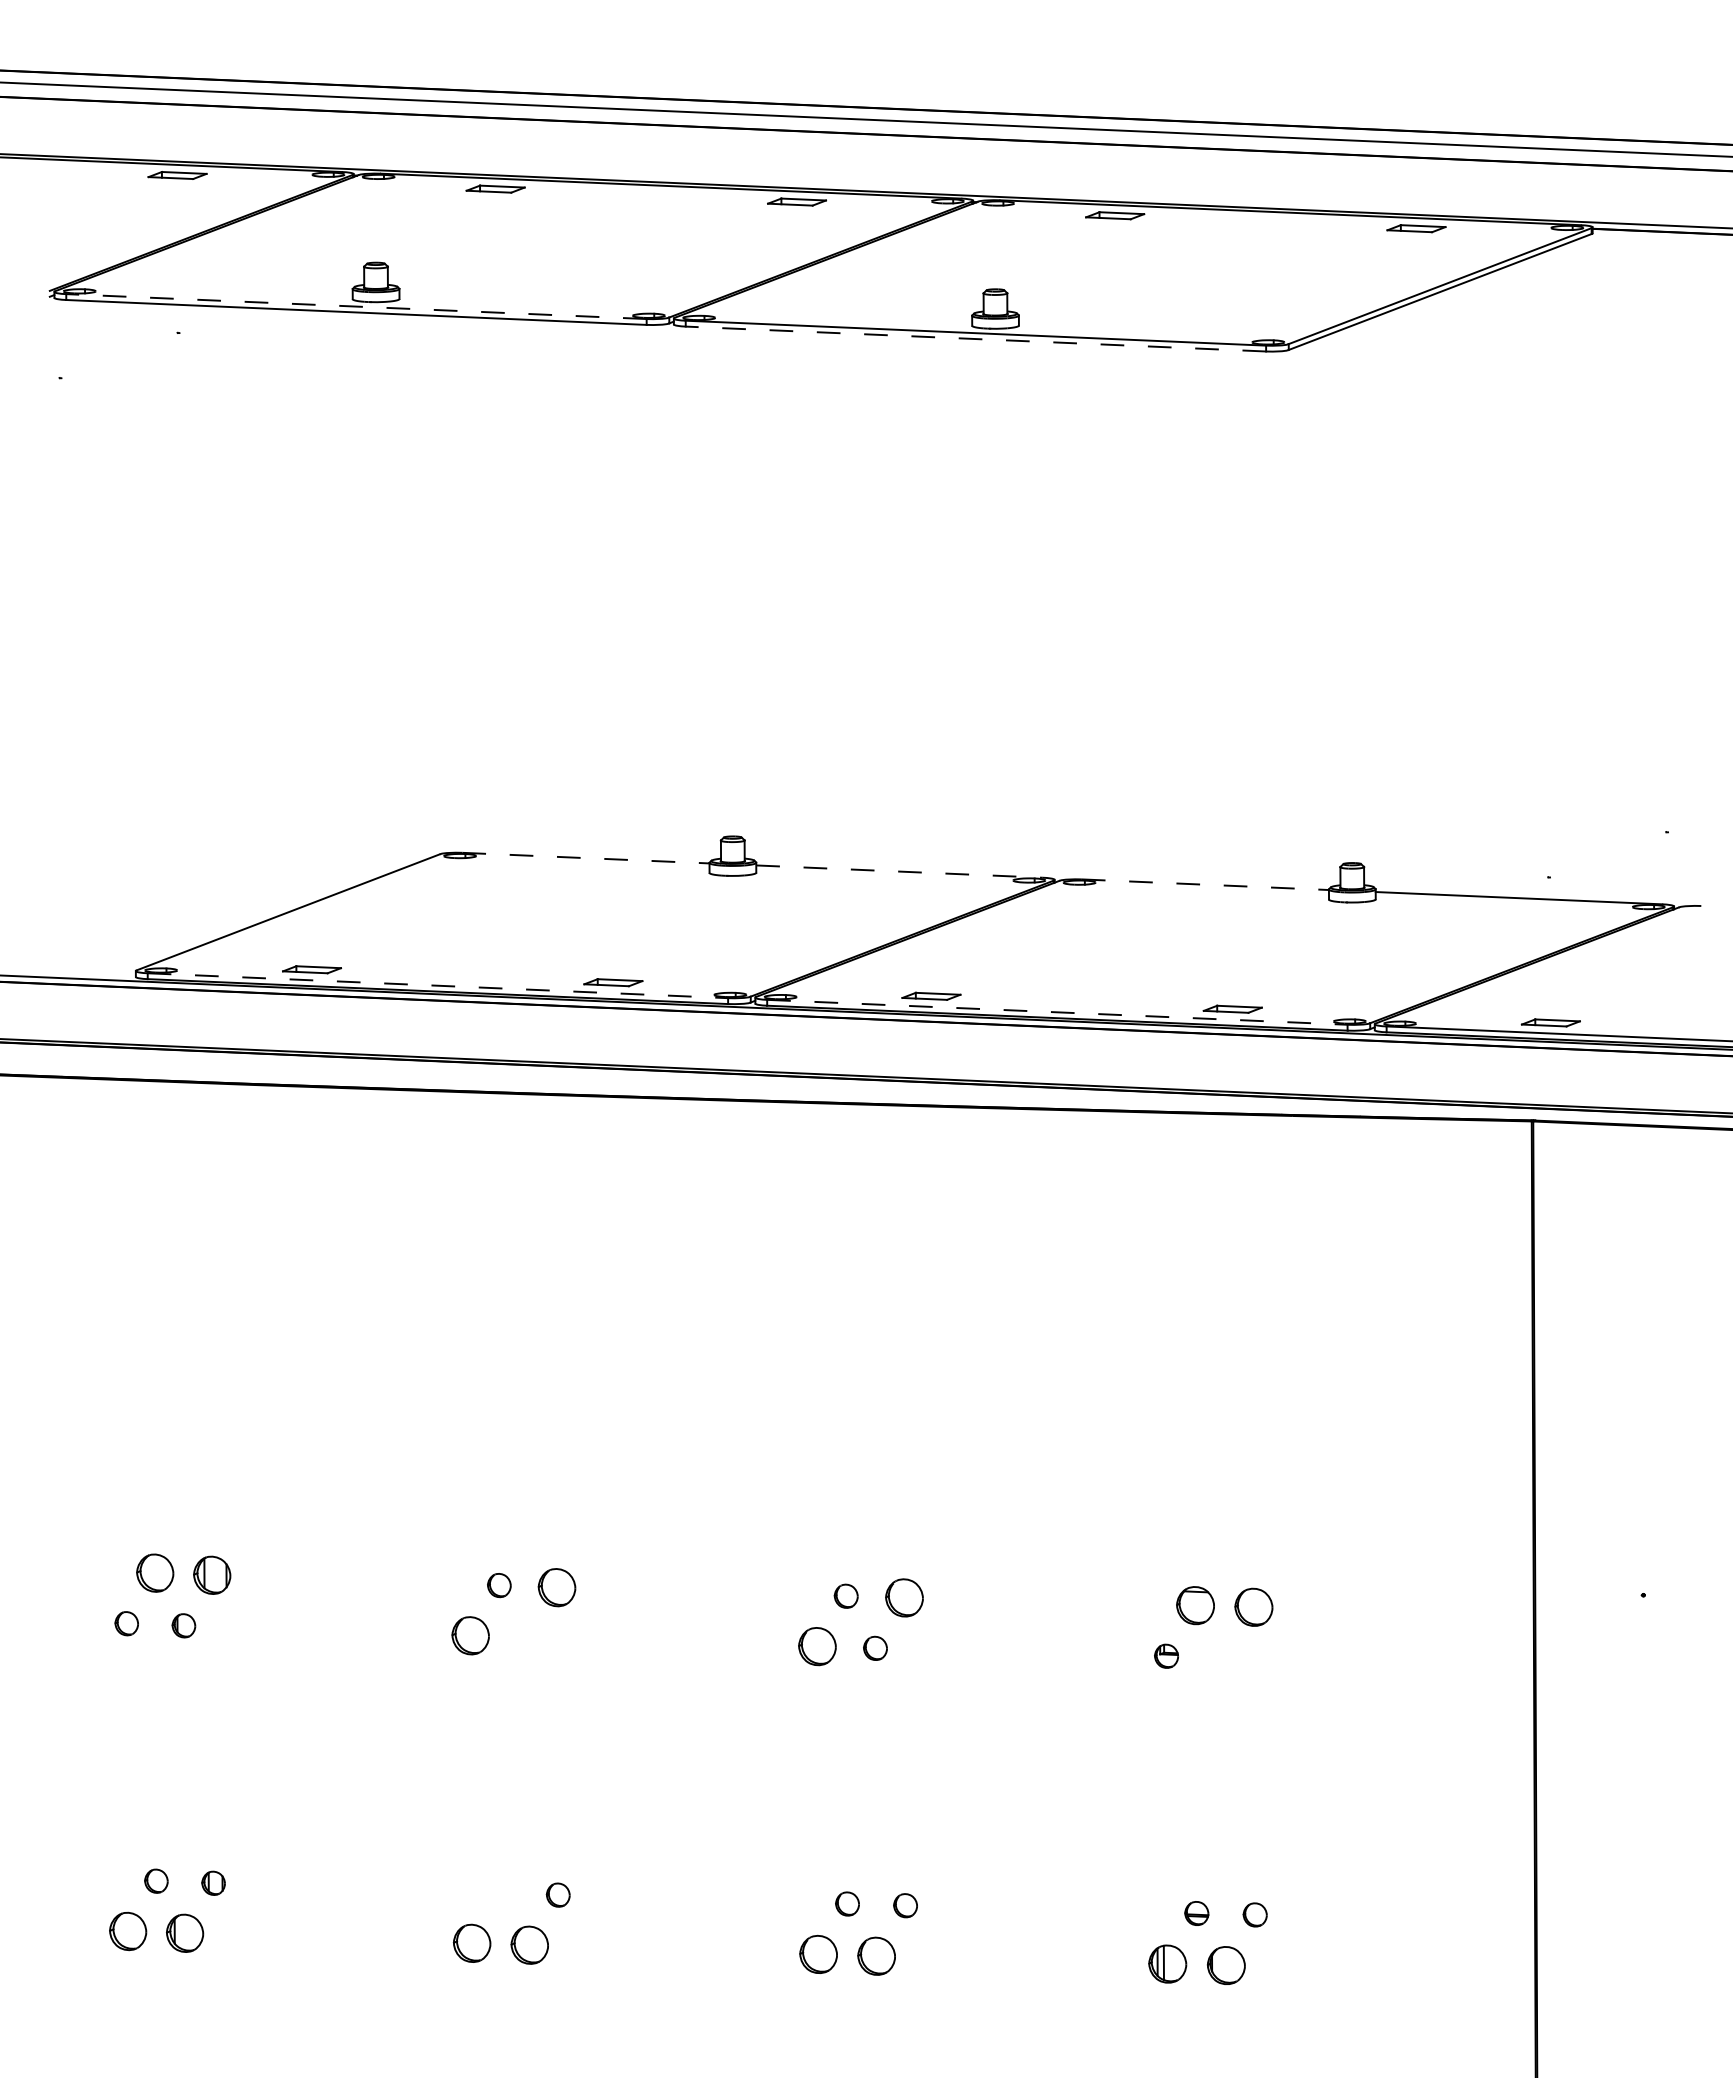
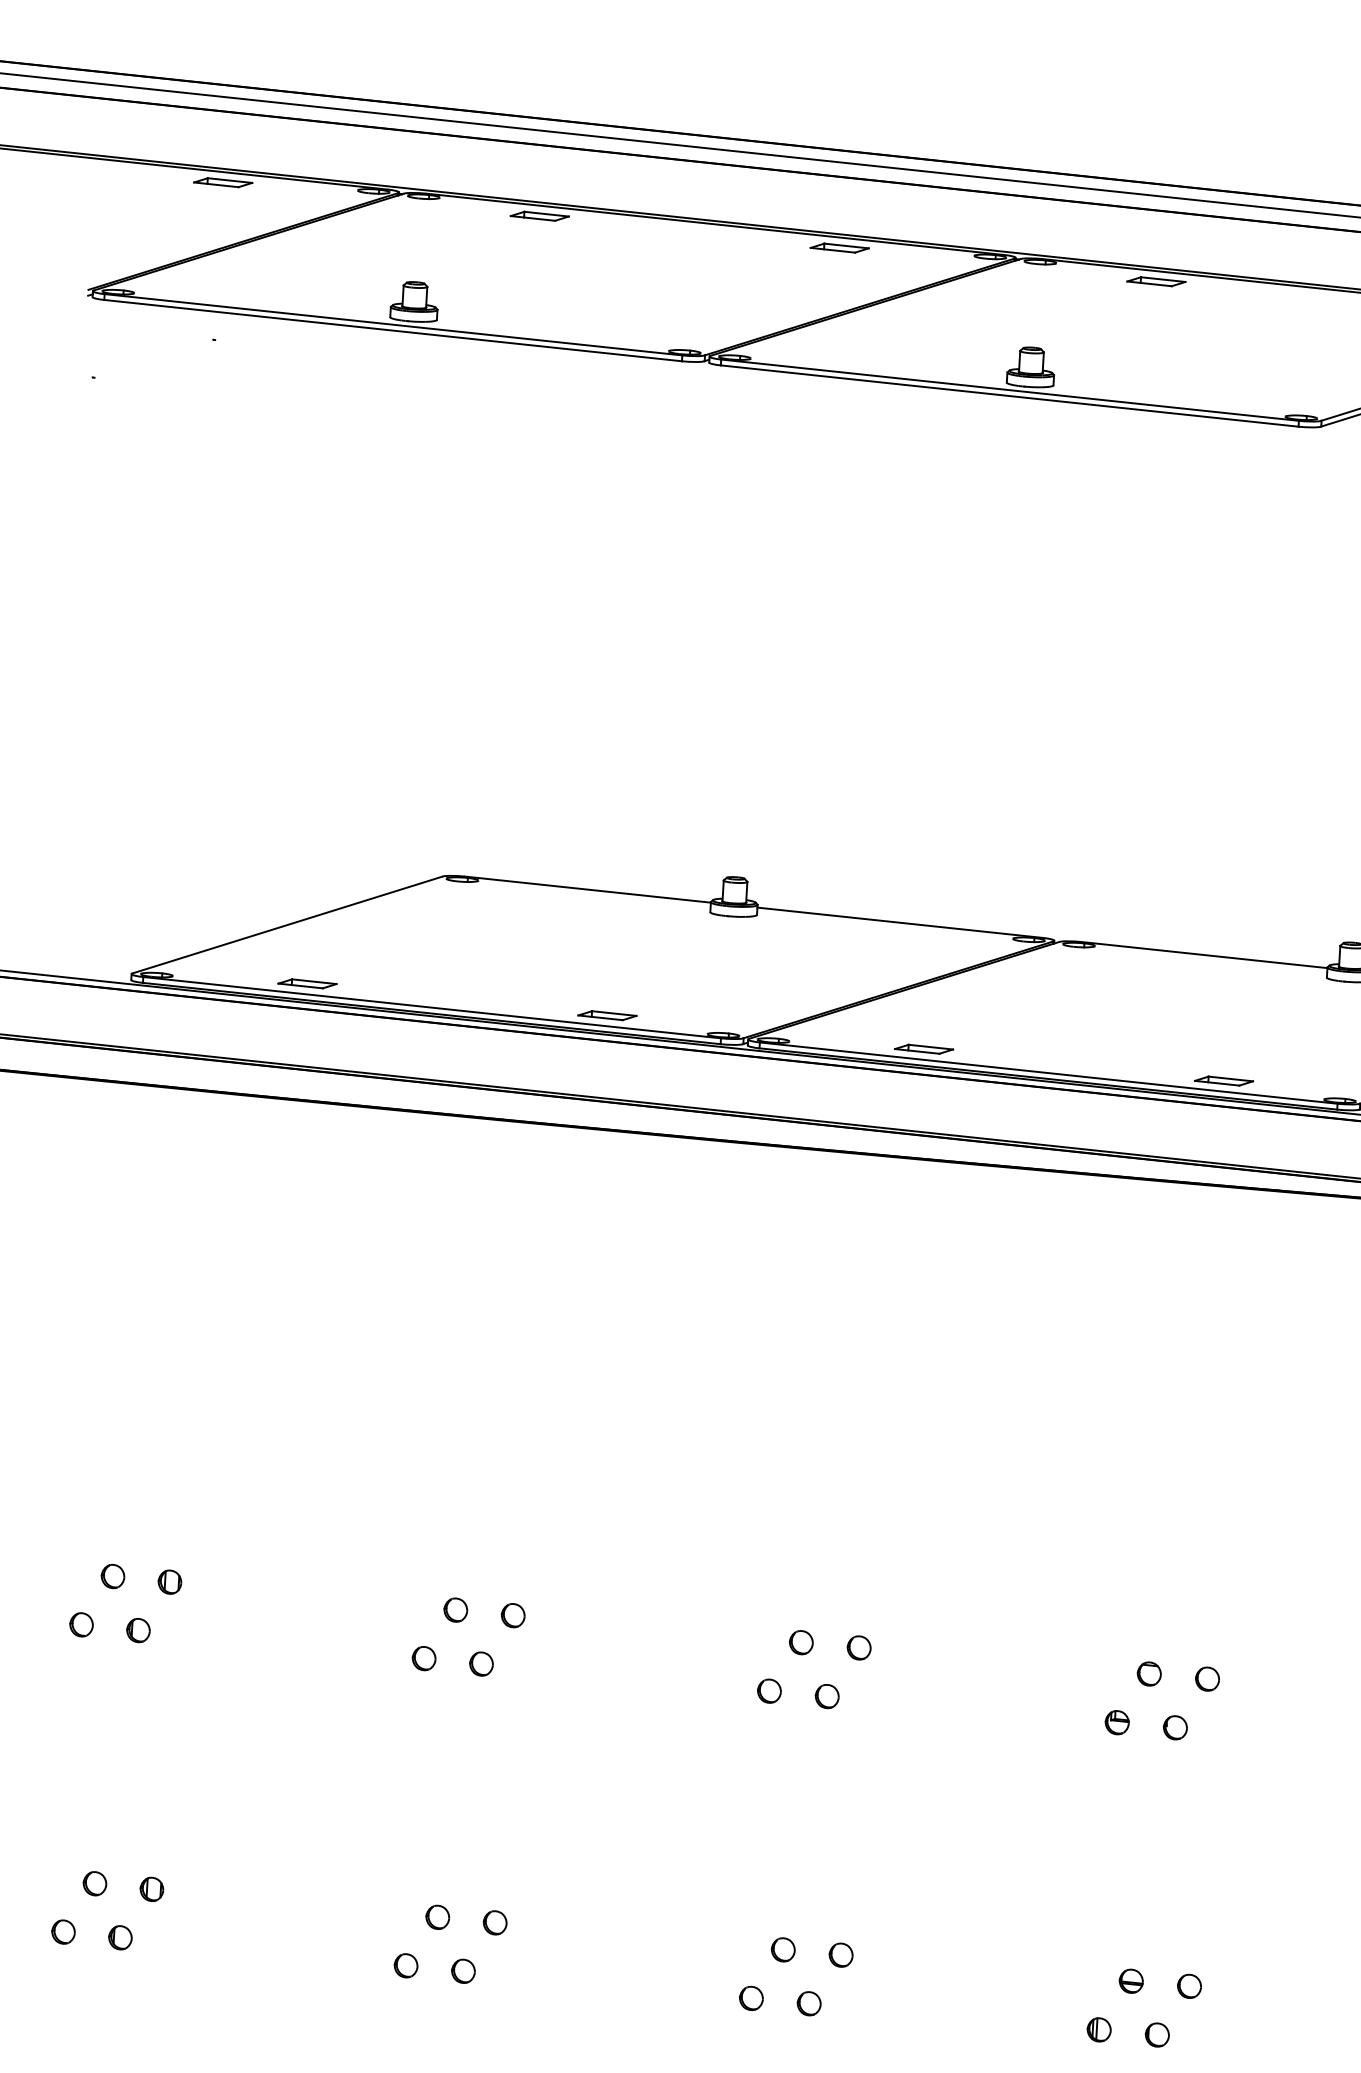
line: (355, 306) -> (392, 324), dashed -> solid
line: (975, 339) -> (1009, 396), dashed -> solid
line: (585, 858) -> (587, 889), dashed -> solid
line: (900, 871) -> (900, 922), dashed -> solid
line: (1205, 884) -> (1204, 954), dashed -> solid
line: (438, 985) -> (432, 1007), dashed -> solid
line: (1057, 1012) -> (1048, 1073), dashed -> solid
part: (154, 1573) -> (112, 1576), size x0.62
part: (212, 1575) -> (170, 1582), size x0.62
part: (556, 1586) -> (512, 1614), size x0.62
part: (903, 1597) -> (858, 1647), size x0.62
part: (1195, 1605) -> (1149, 1673), size x0.62
part: (1253, 1606) -> (1207, 1678), size x0.62
part: (470, 1635) -> (423, 1658), size x0.62
part: (528, 1637) -> (481, 1663), added
part: (817, 1646) -> (769, 1690), size x0.62
part: (1224, 1657) -> (1175, 1727), added
part: (500, 1892) -> (437, 1916), added
part: (127, 1931) -> (62, 1932), size x0.62
part: (185, 1933) -> (120, 1937), size x0.62
part: (471, 1943) -> (405, 1965), size x0.62
part: (529, 1945) -> (463, 1971), size x0.62
part: (818, 1954) -> (751, 1998), size x0.62
part: (876, 1955) -> (808, 2003), size x0.62
part: (1167, 1963) -> (1098, 2029), size x0.62
part: (1225, 1965) -> (1156, 2034), size x0.62

